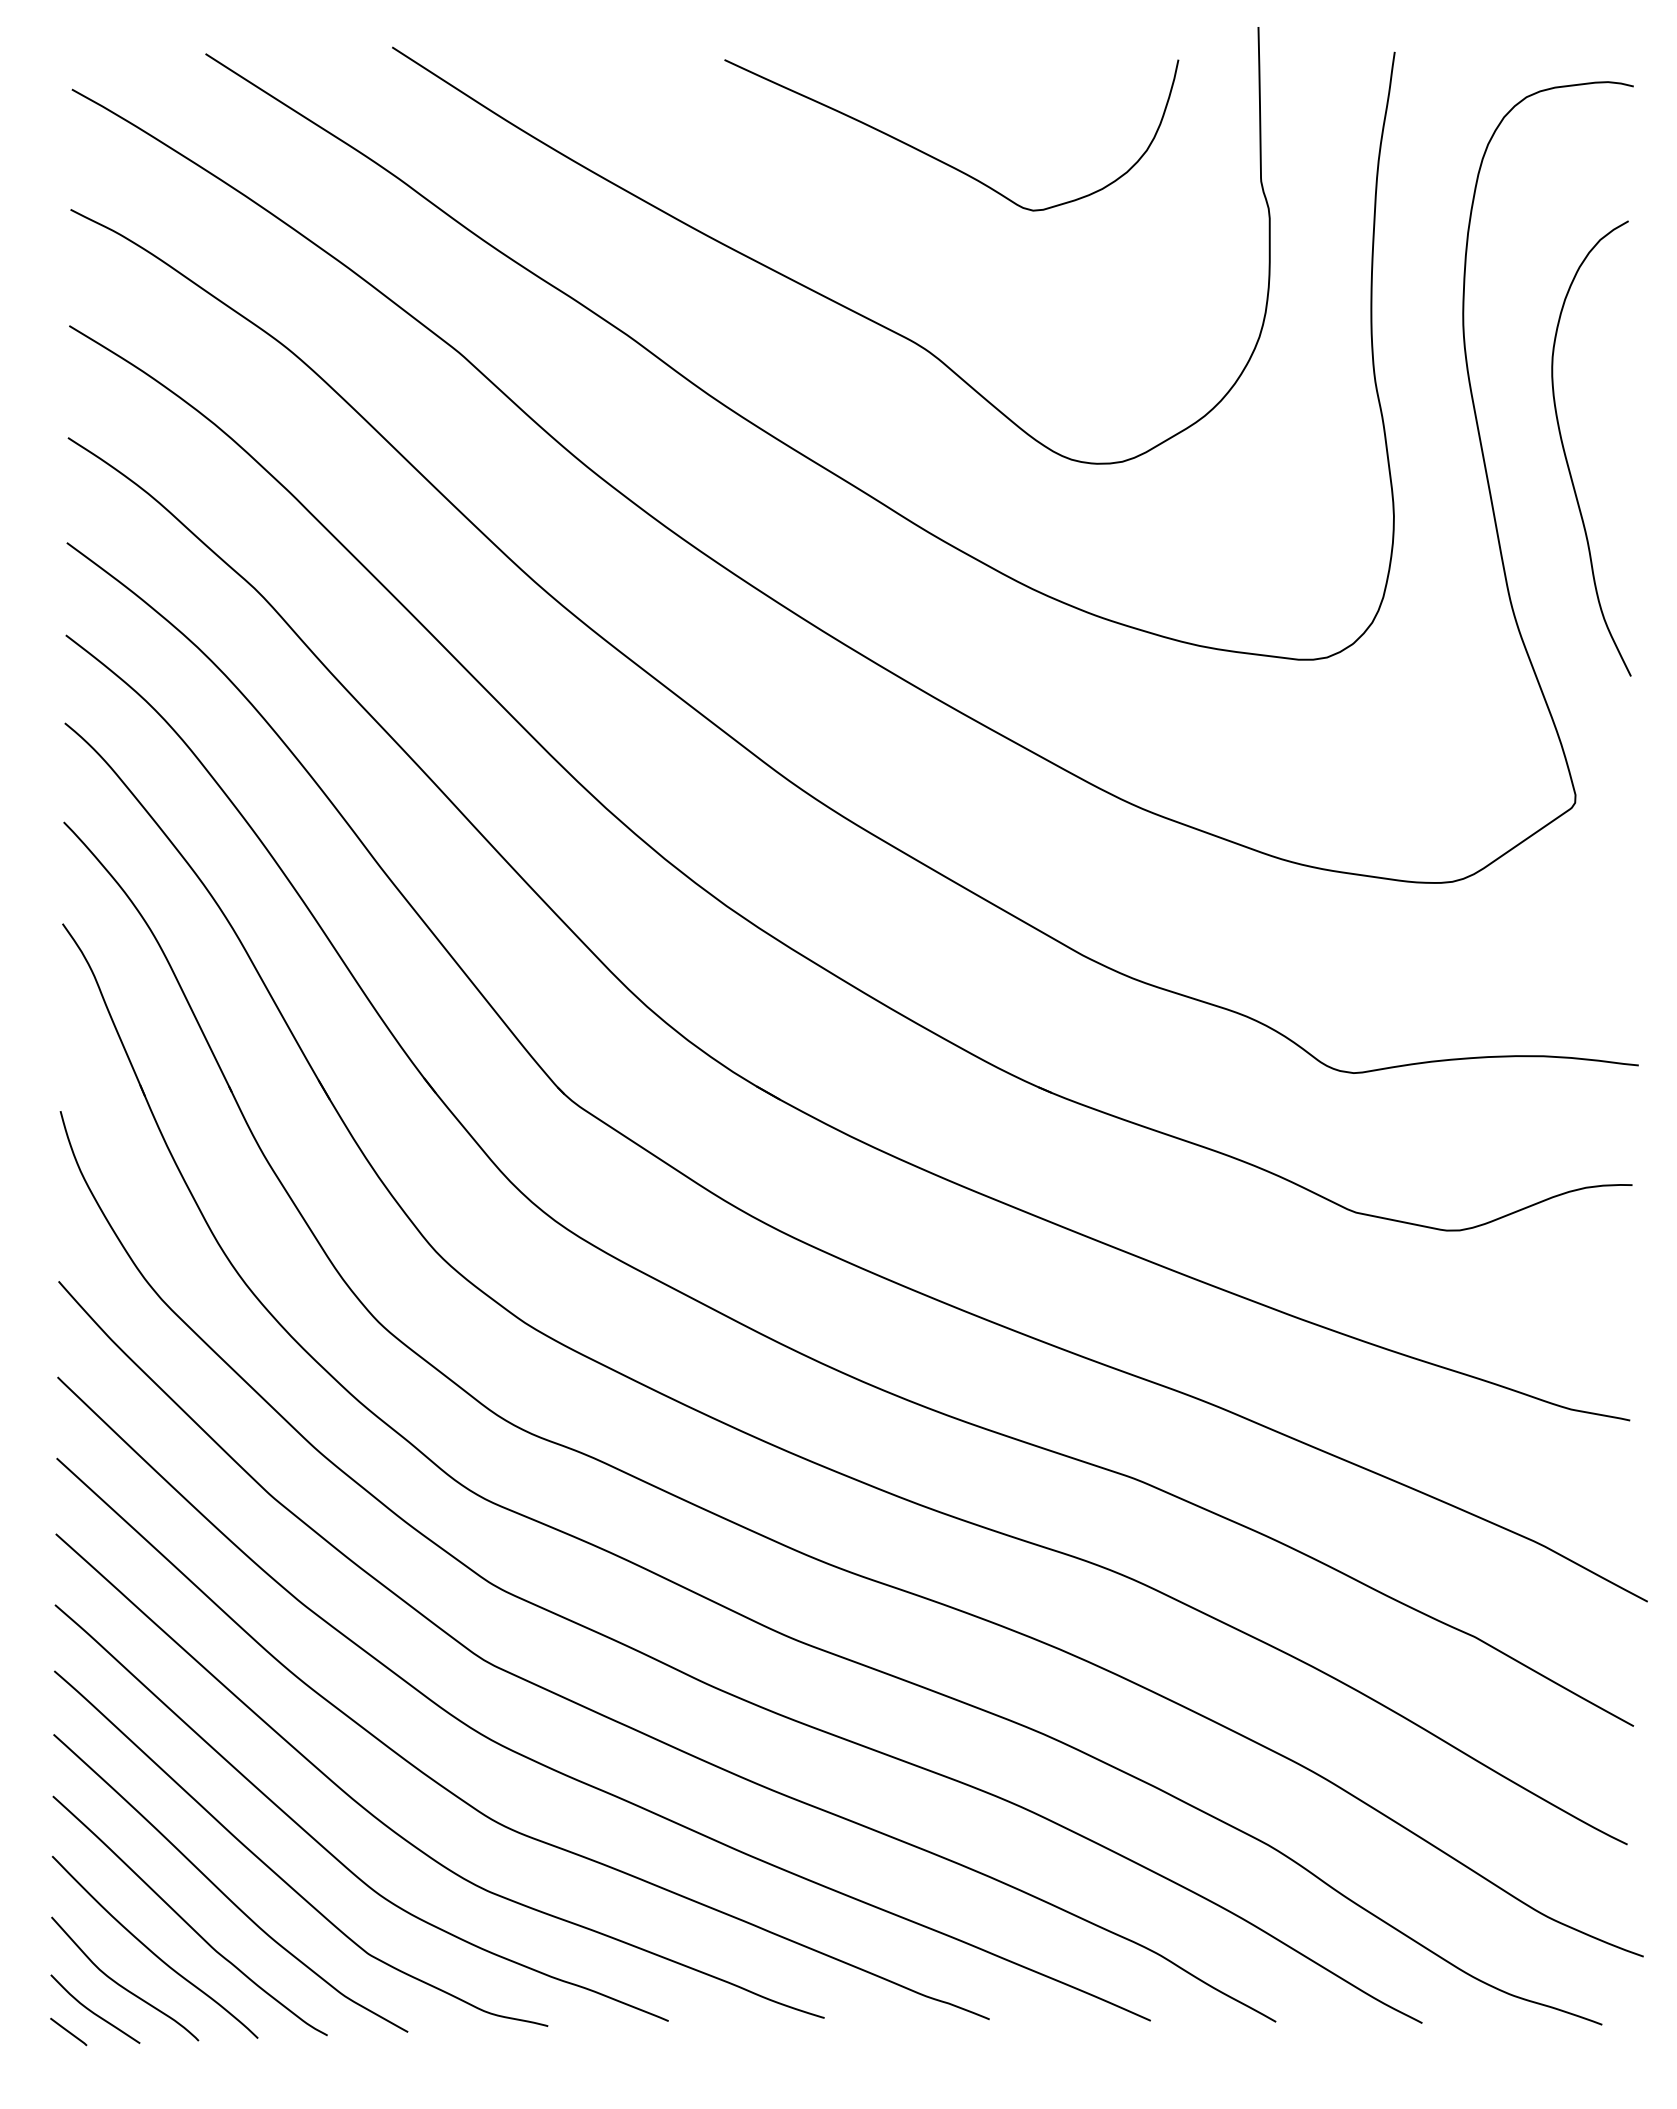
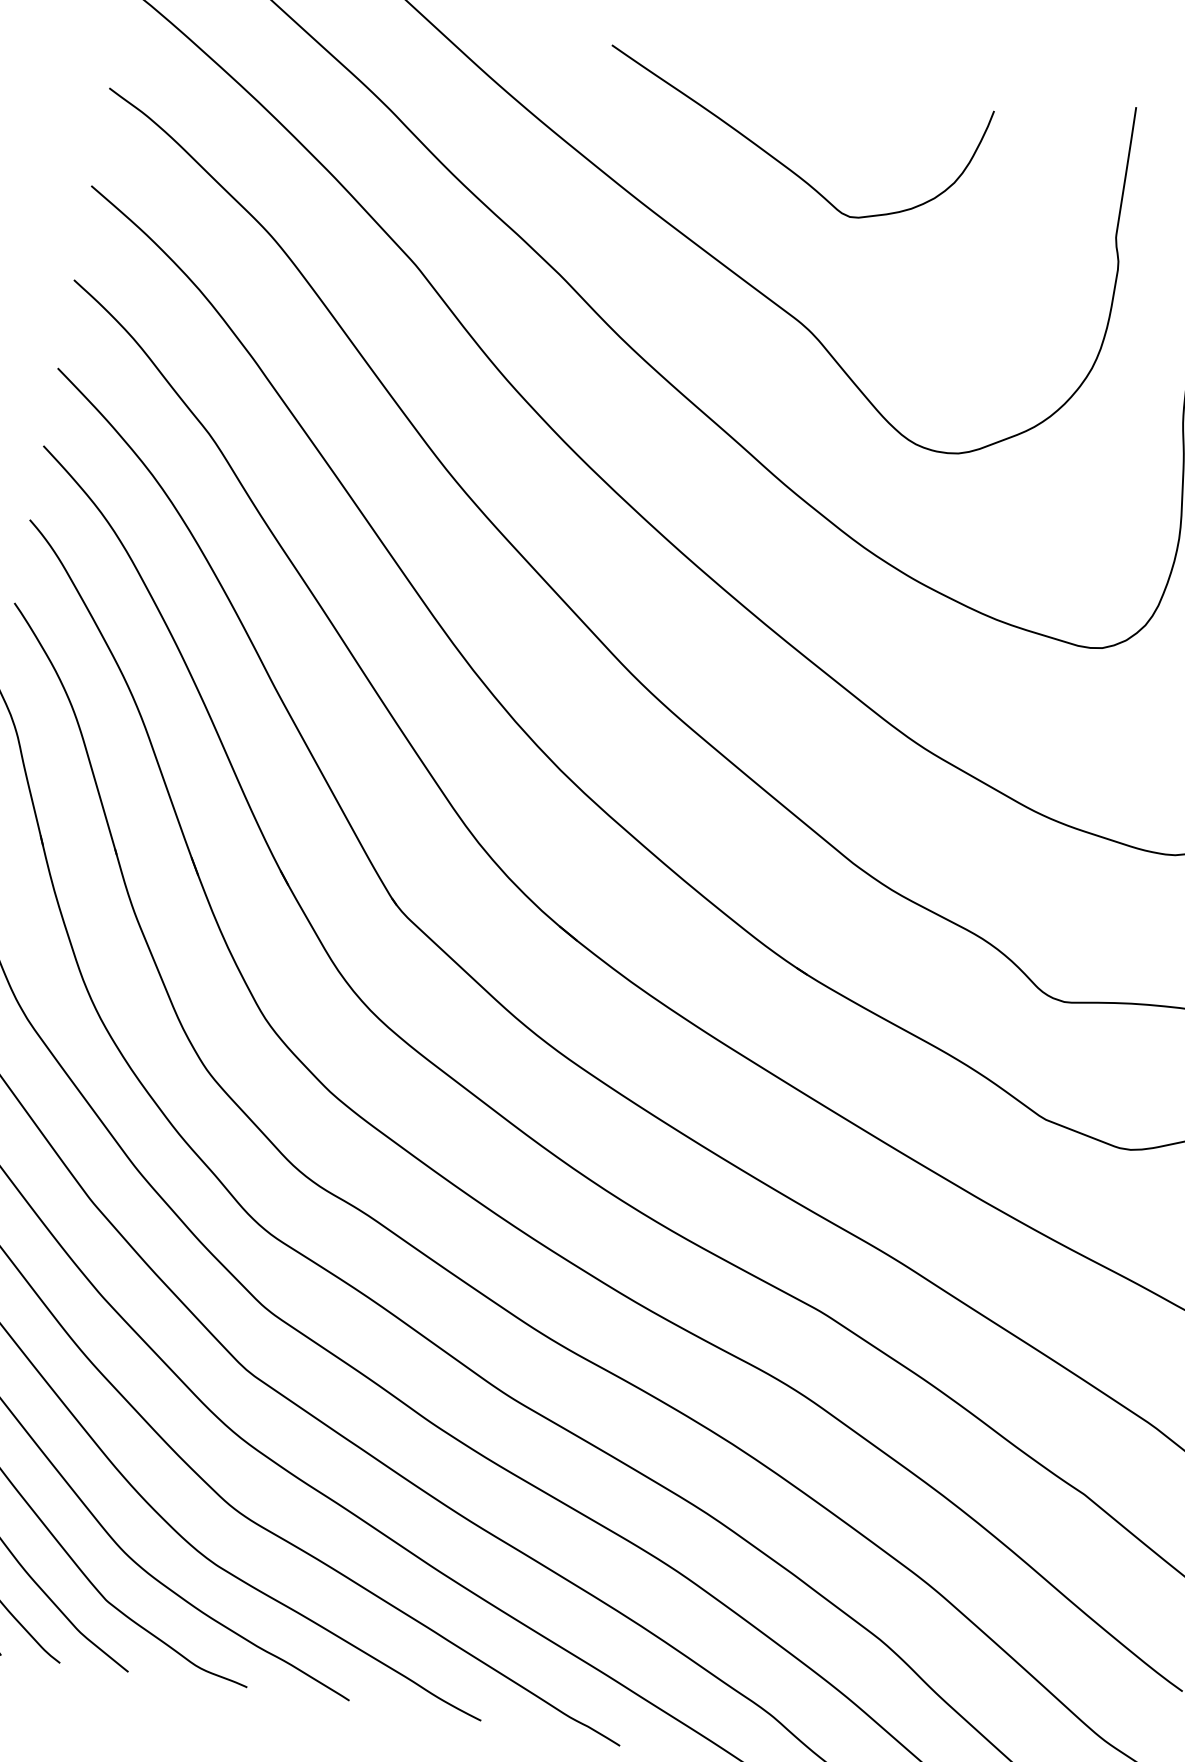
curve: (939, 159) -> (778, 160), moved

